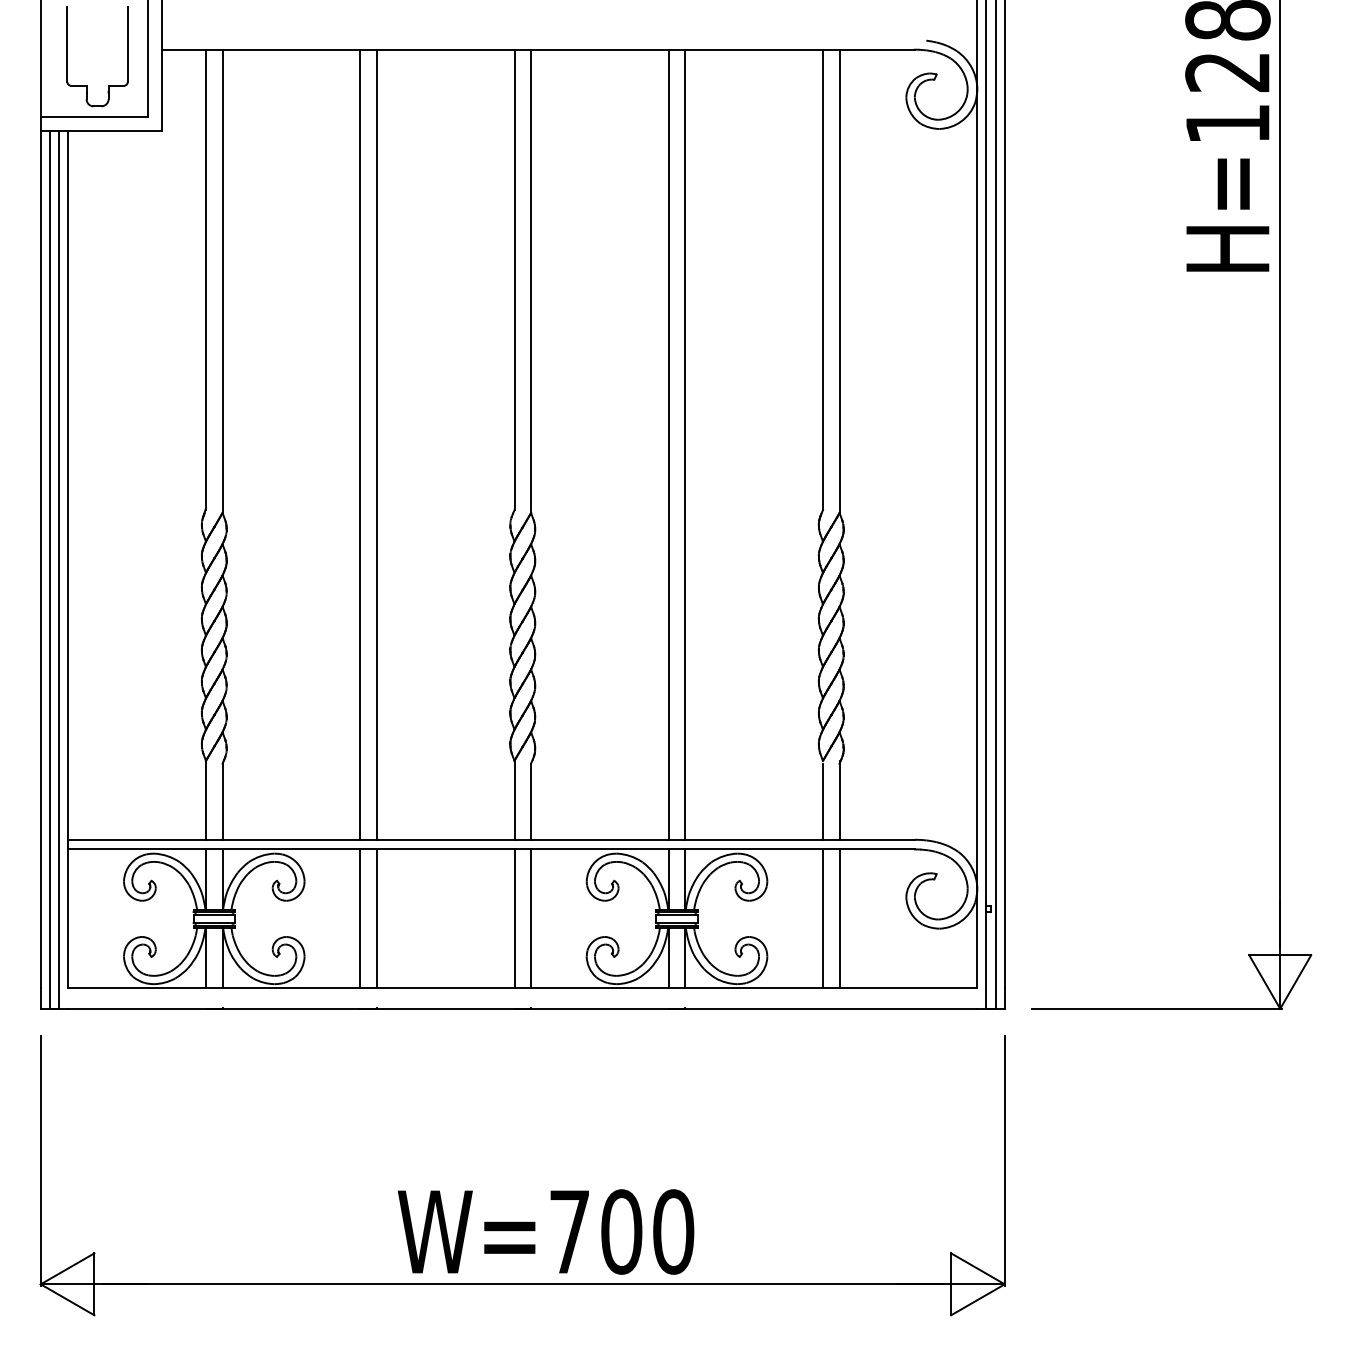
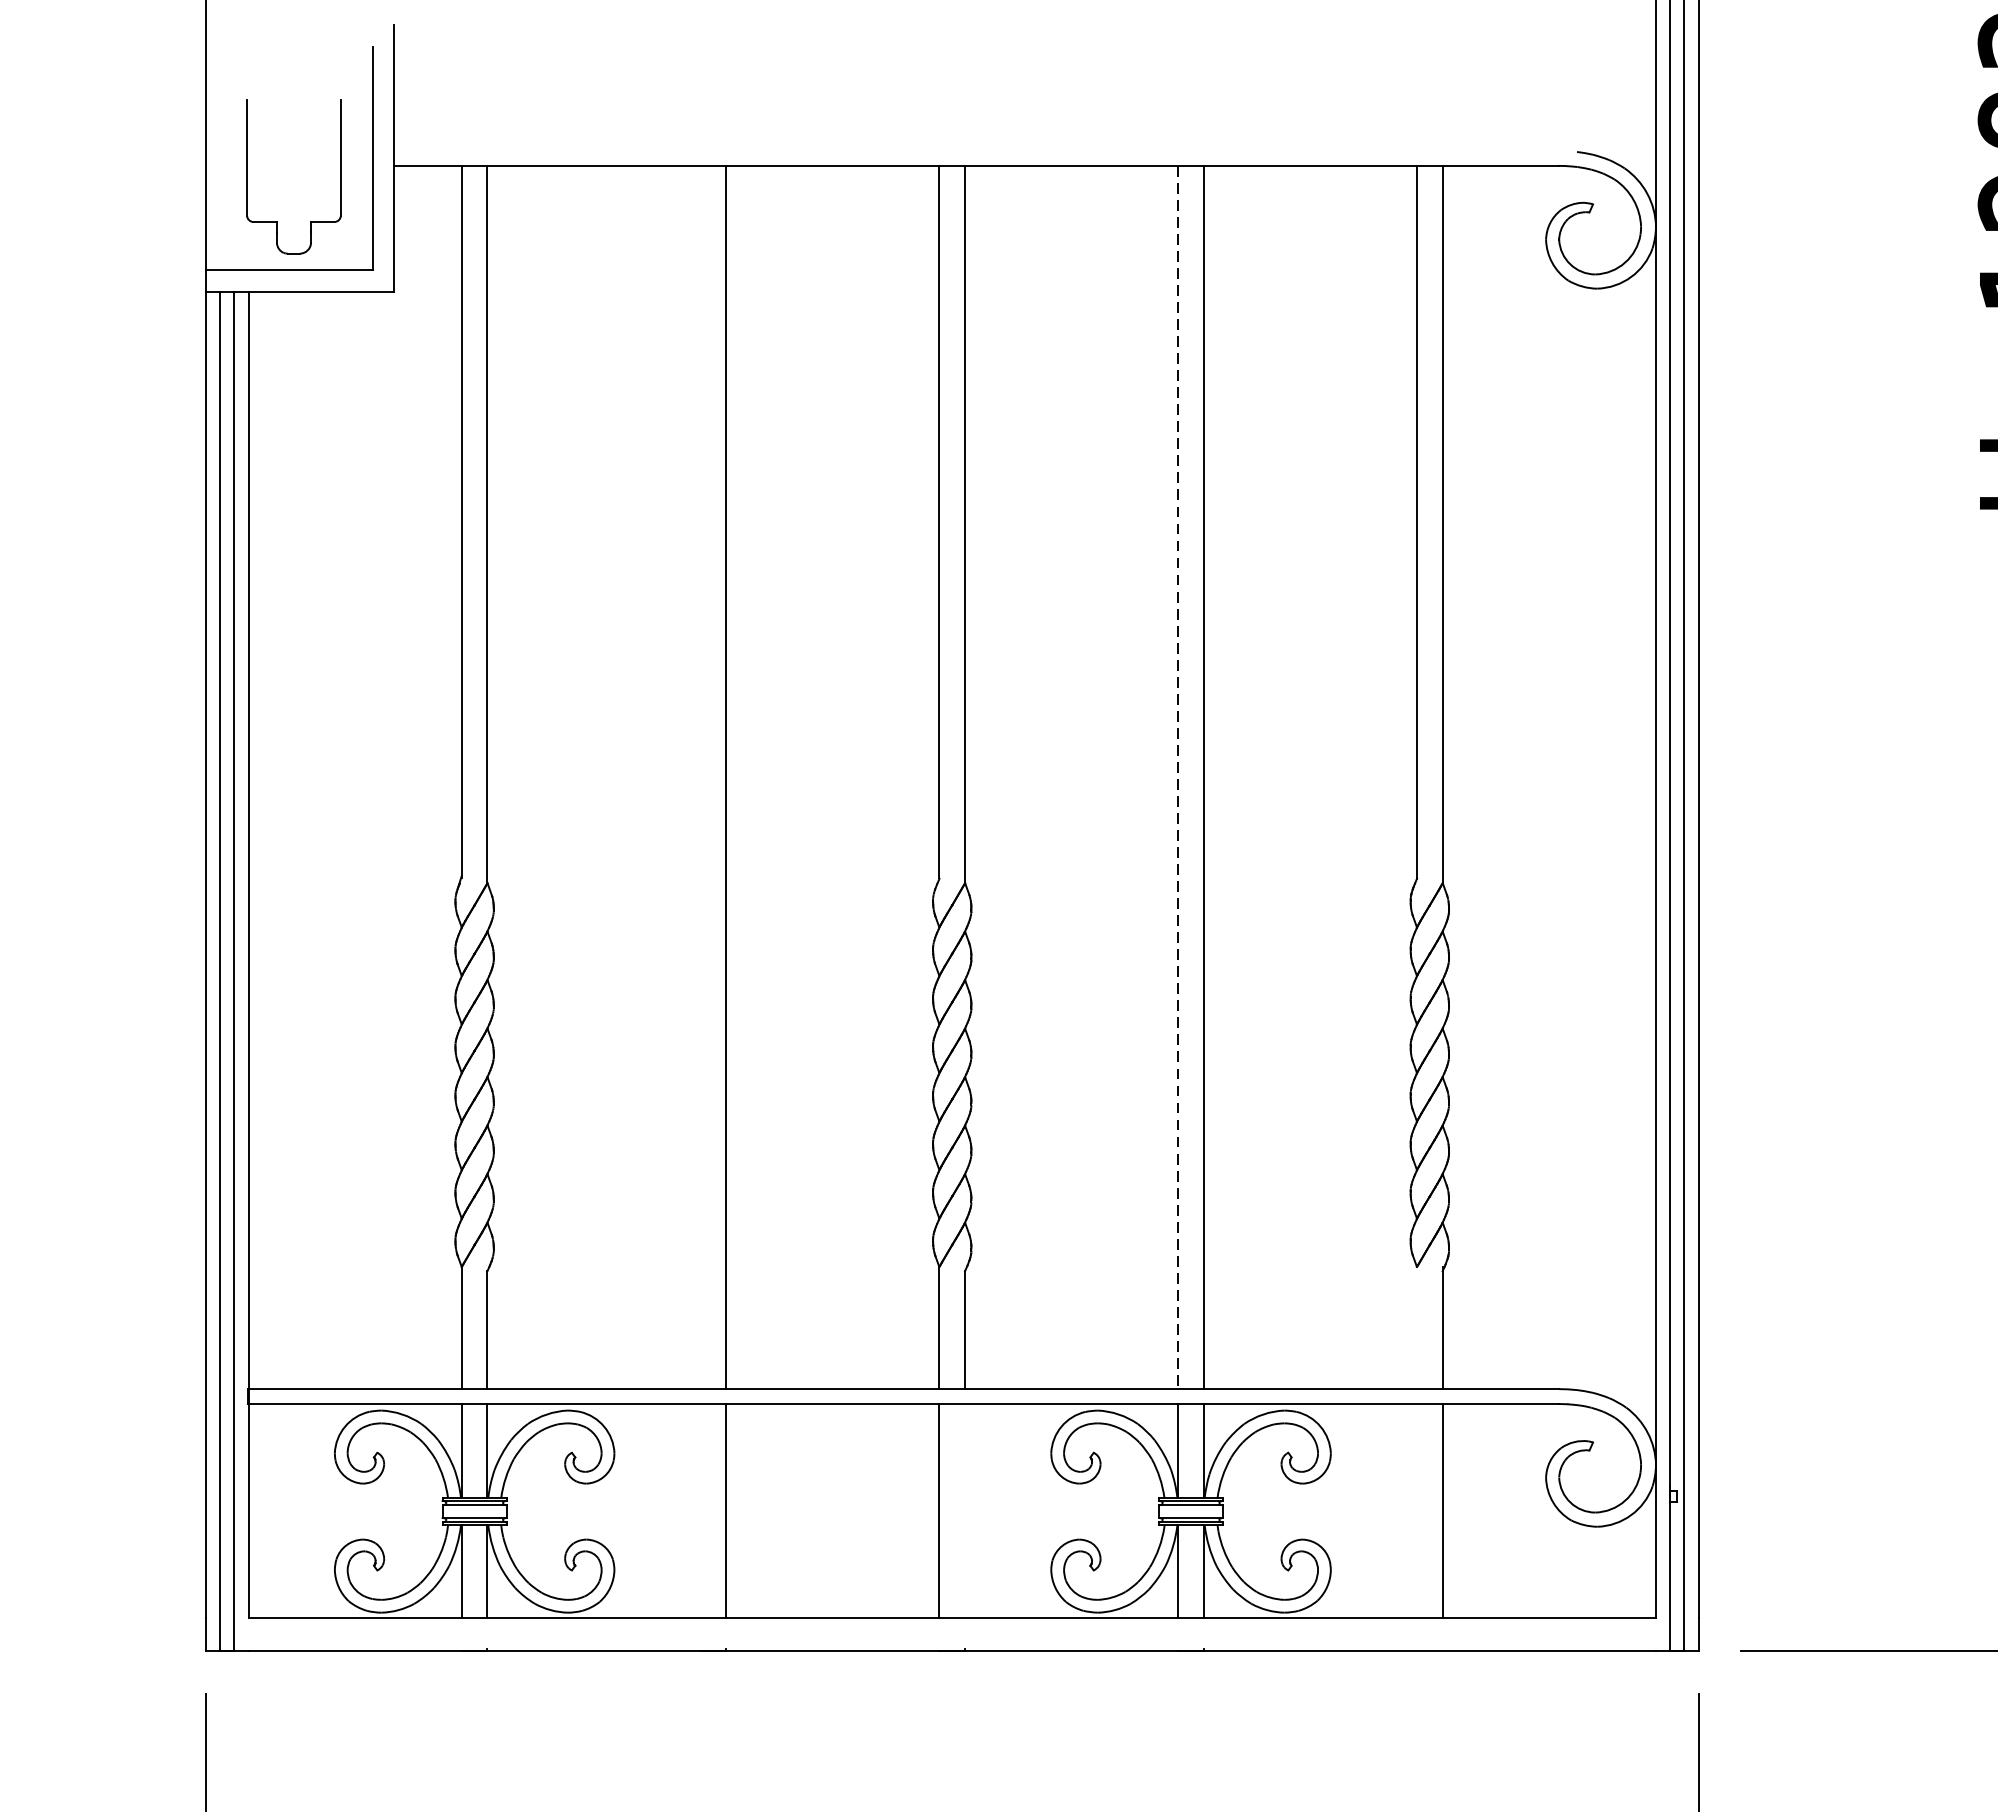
line: (360, 444) -> (701, 777), removed
line: (668, 445) -> (1177, 778), solid -> dashed
line: (823, 801) -> (1417, 1329), removed
line: (360, 918) -> (701, 1511), removed
line: (531, 918) -> (965, 1511), removed
line: (823, 918) -> (1417, 1511), removed

